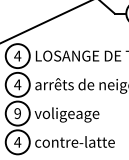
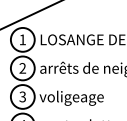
text: (17, 55) -> (22, 39), 4 -> 1
text: (17, 84) -> (22, 68), 4 -> 2
text: (17, 113) -> (22, 96), 9 -> 3

